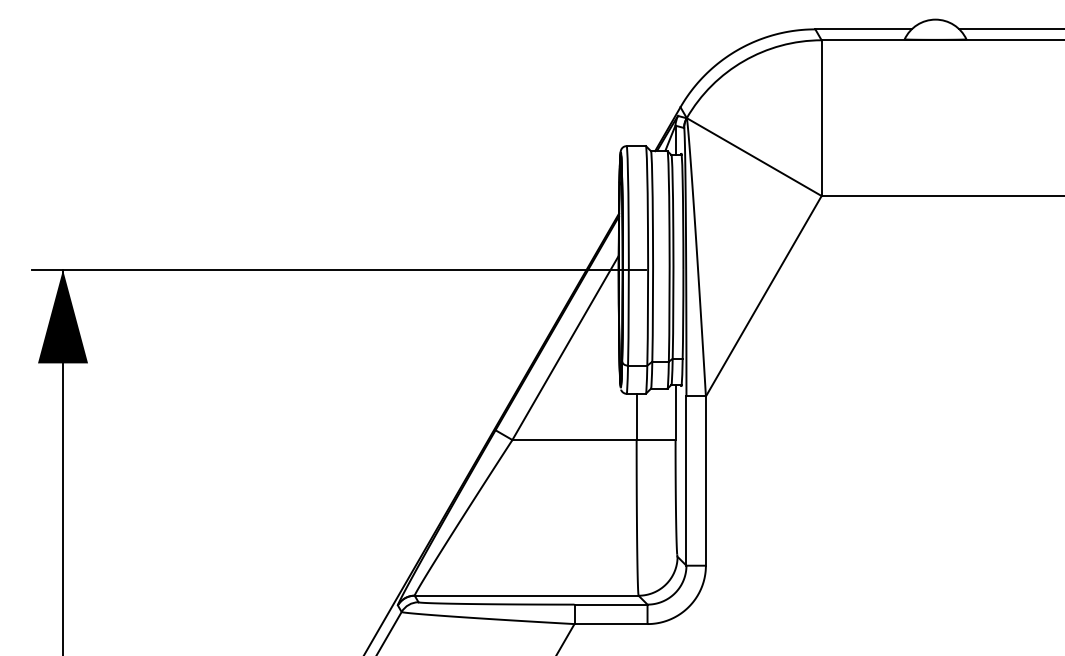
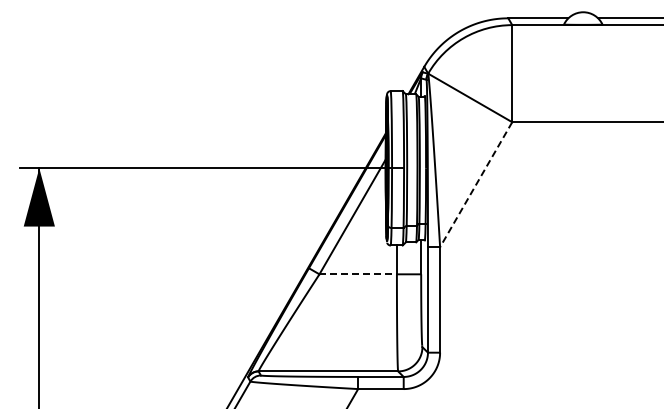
line: (762, 297) -> (475, 185), solid -> dashed
line: (575, 440) -> (358, 274), solid -> dashed

